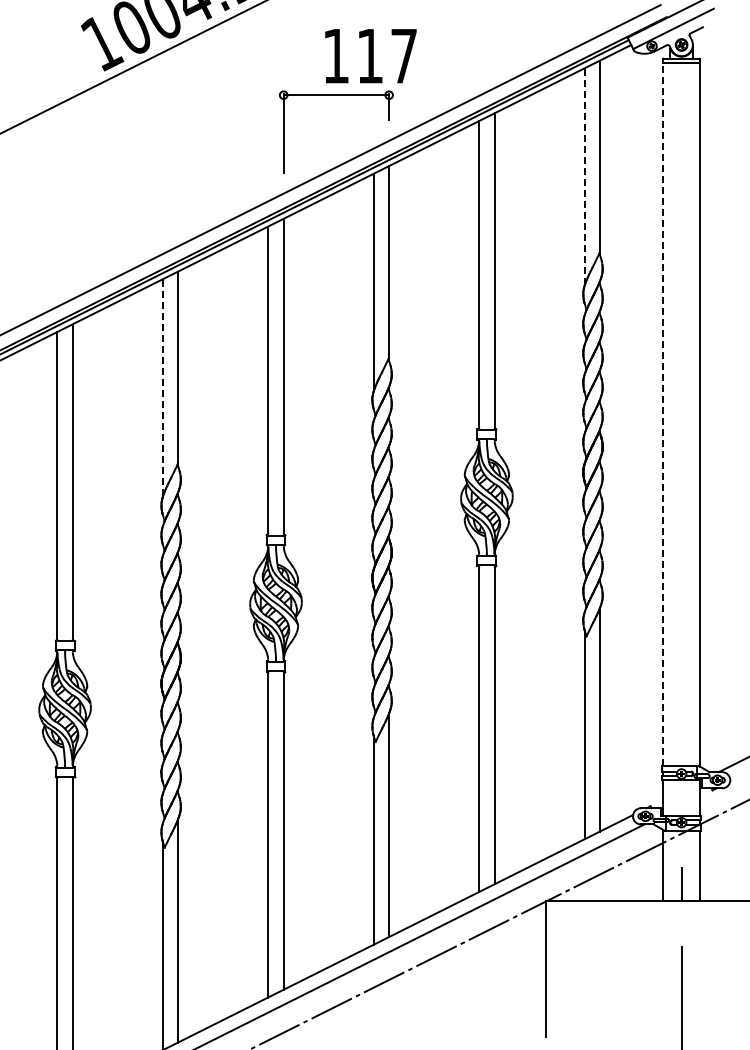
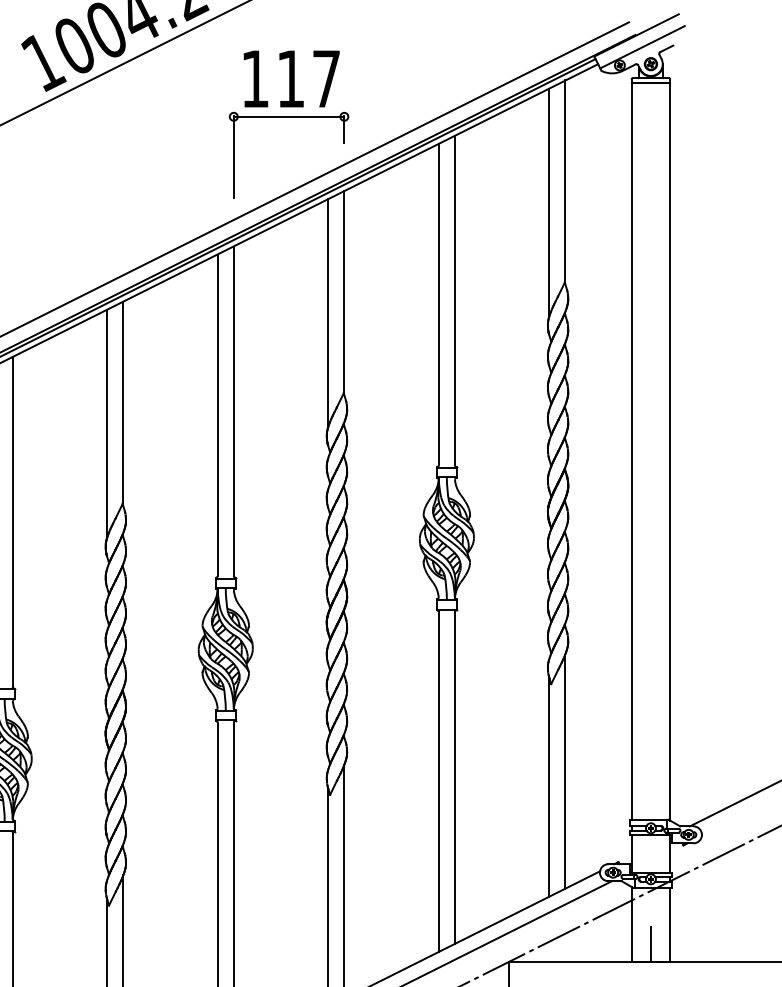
text: (370, 56) -> (291, 79), moved
line: (584, 176) -> (549, 202), dashed -> solid
line: (162, 387) -> (106, 423), dashed -> solid
line: (663, 413) -> (631, 450), dashed -> solid

